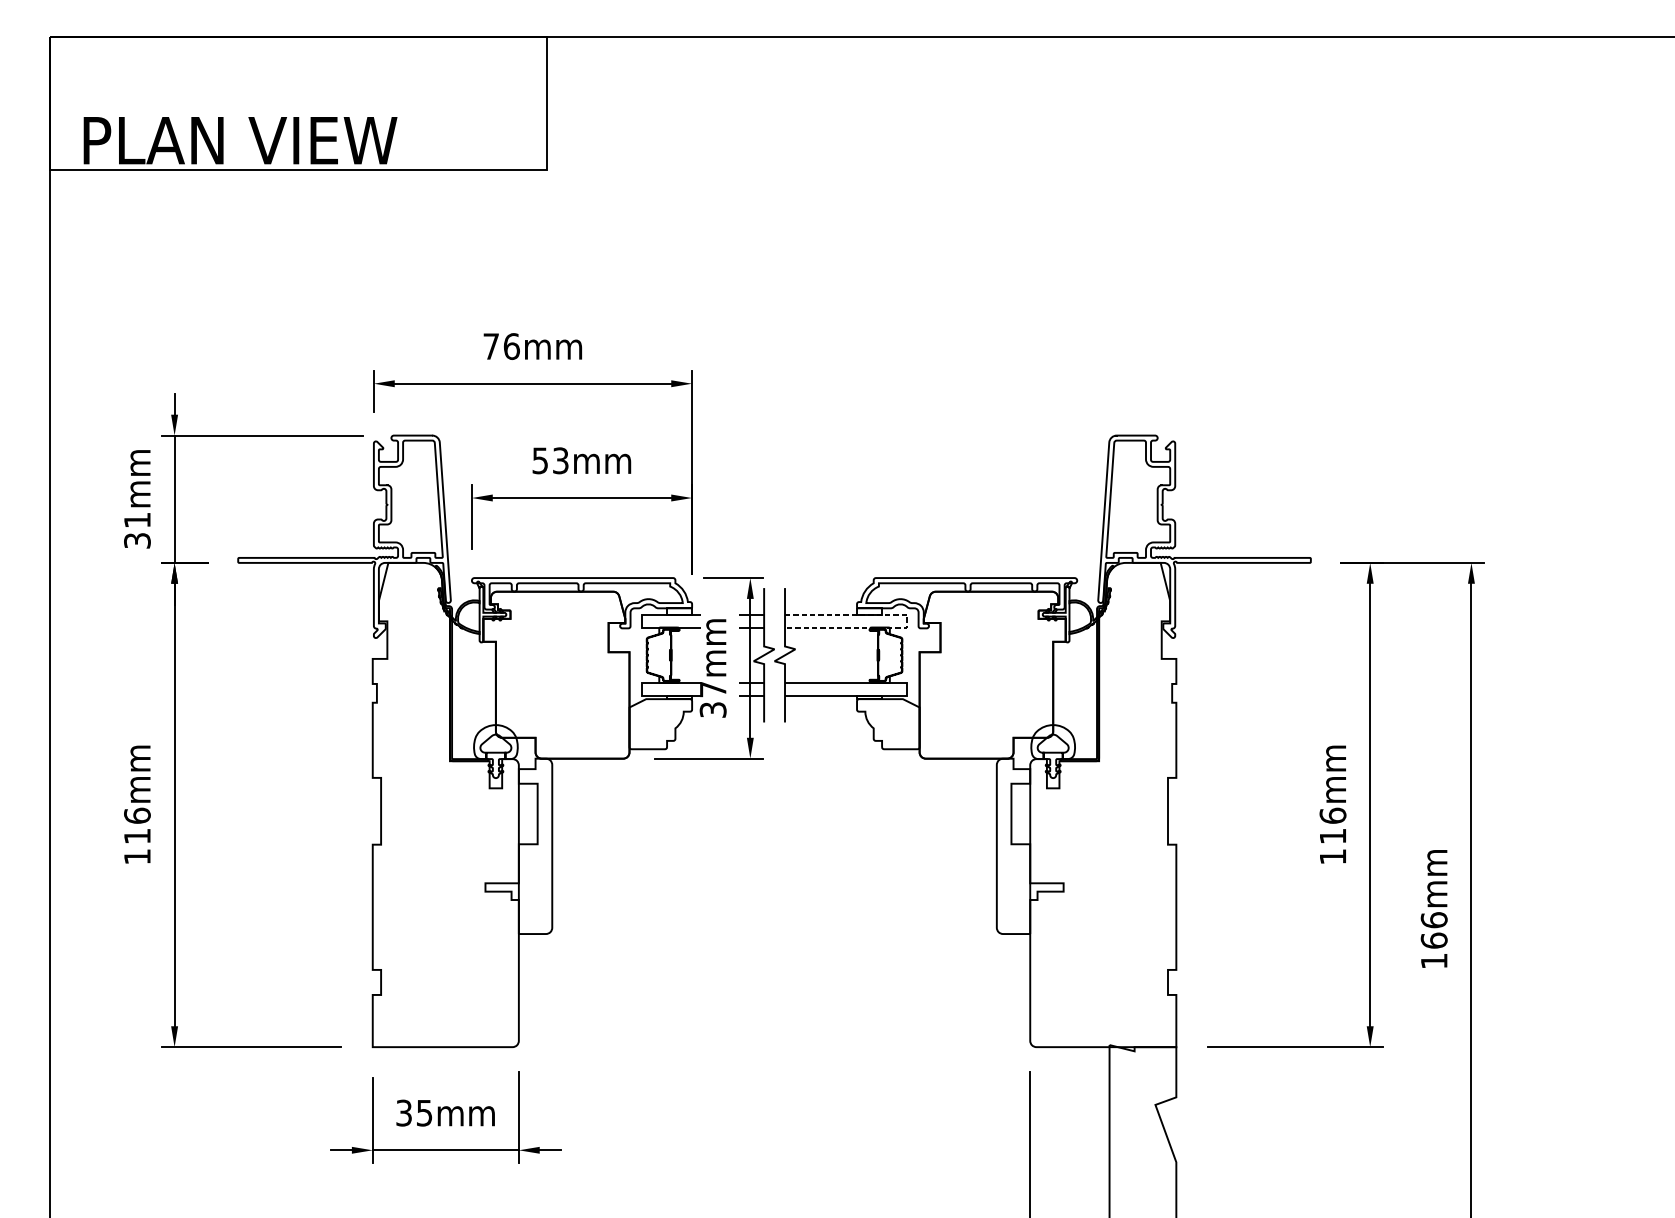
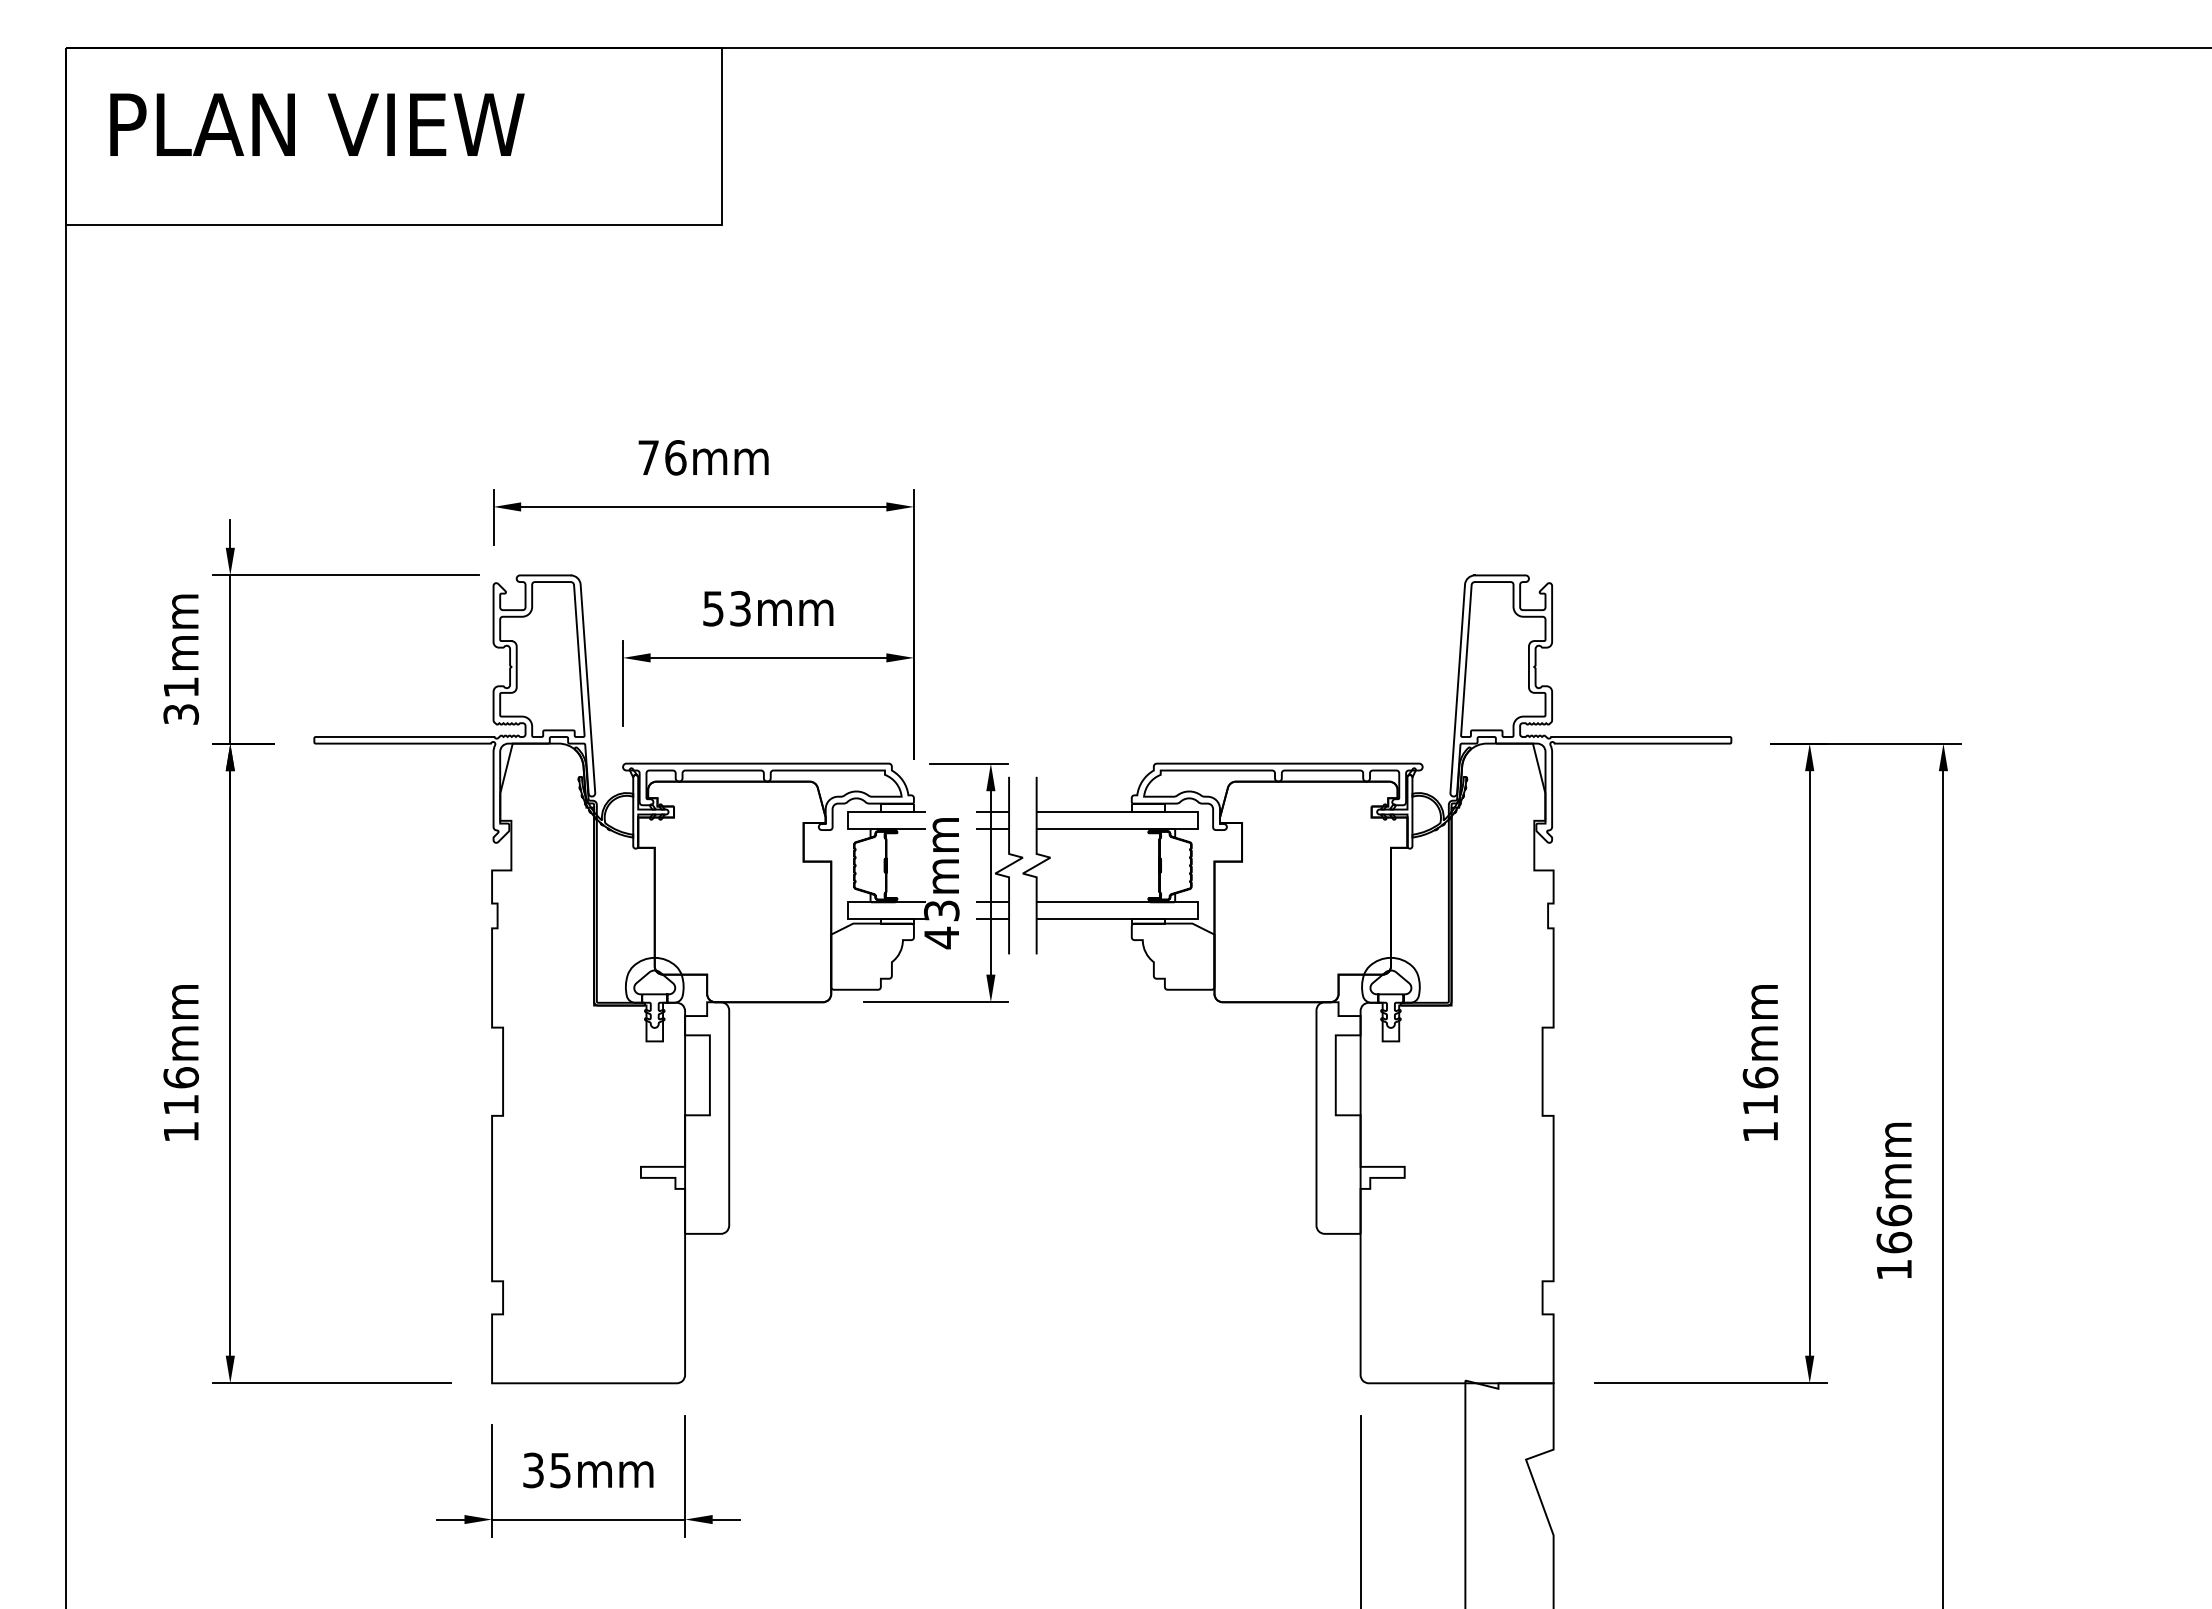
text: (240, 140) -> (317, 124), moved
line: (906, 621) -> (1197, 820), dashed -> solid
text: (712, 699) -> (941, 924), 37mm -> 43mm

